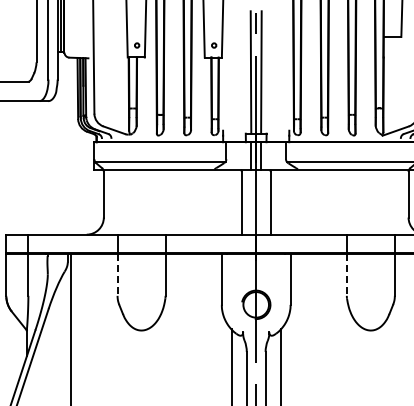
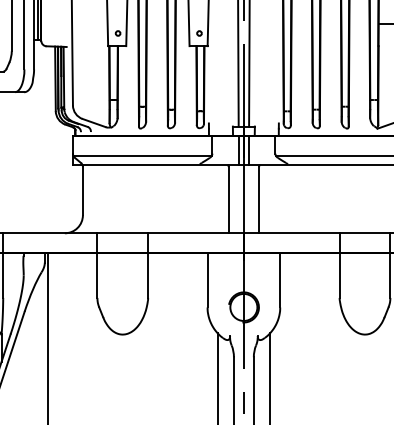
line: (117, 275) -> (97, 276), dashed -> solid
line: (346, 275) -> (339, 276), dashed -> solid

